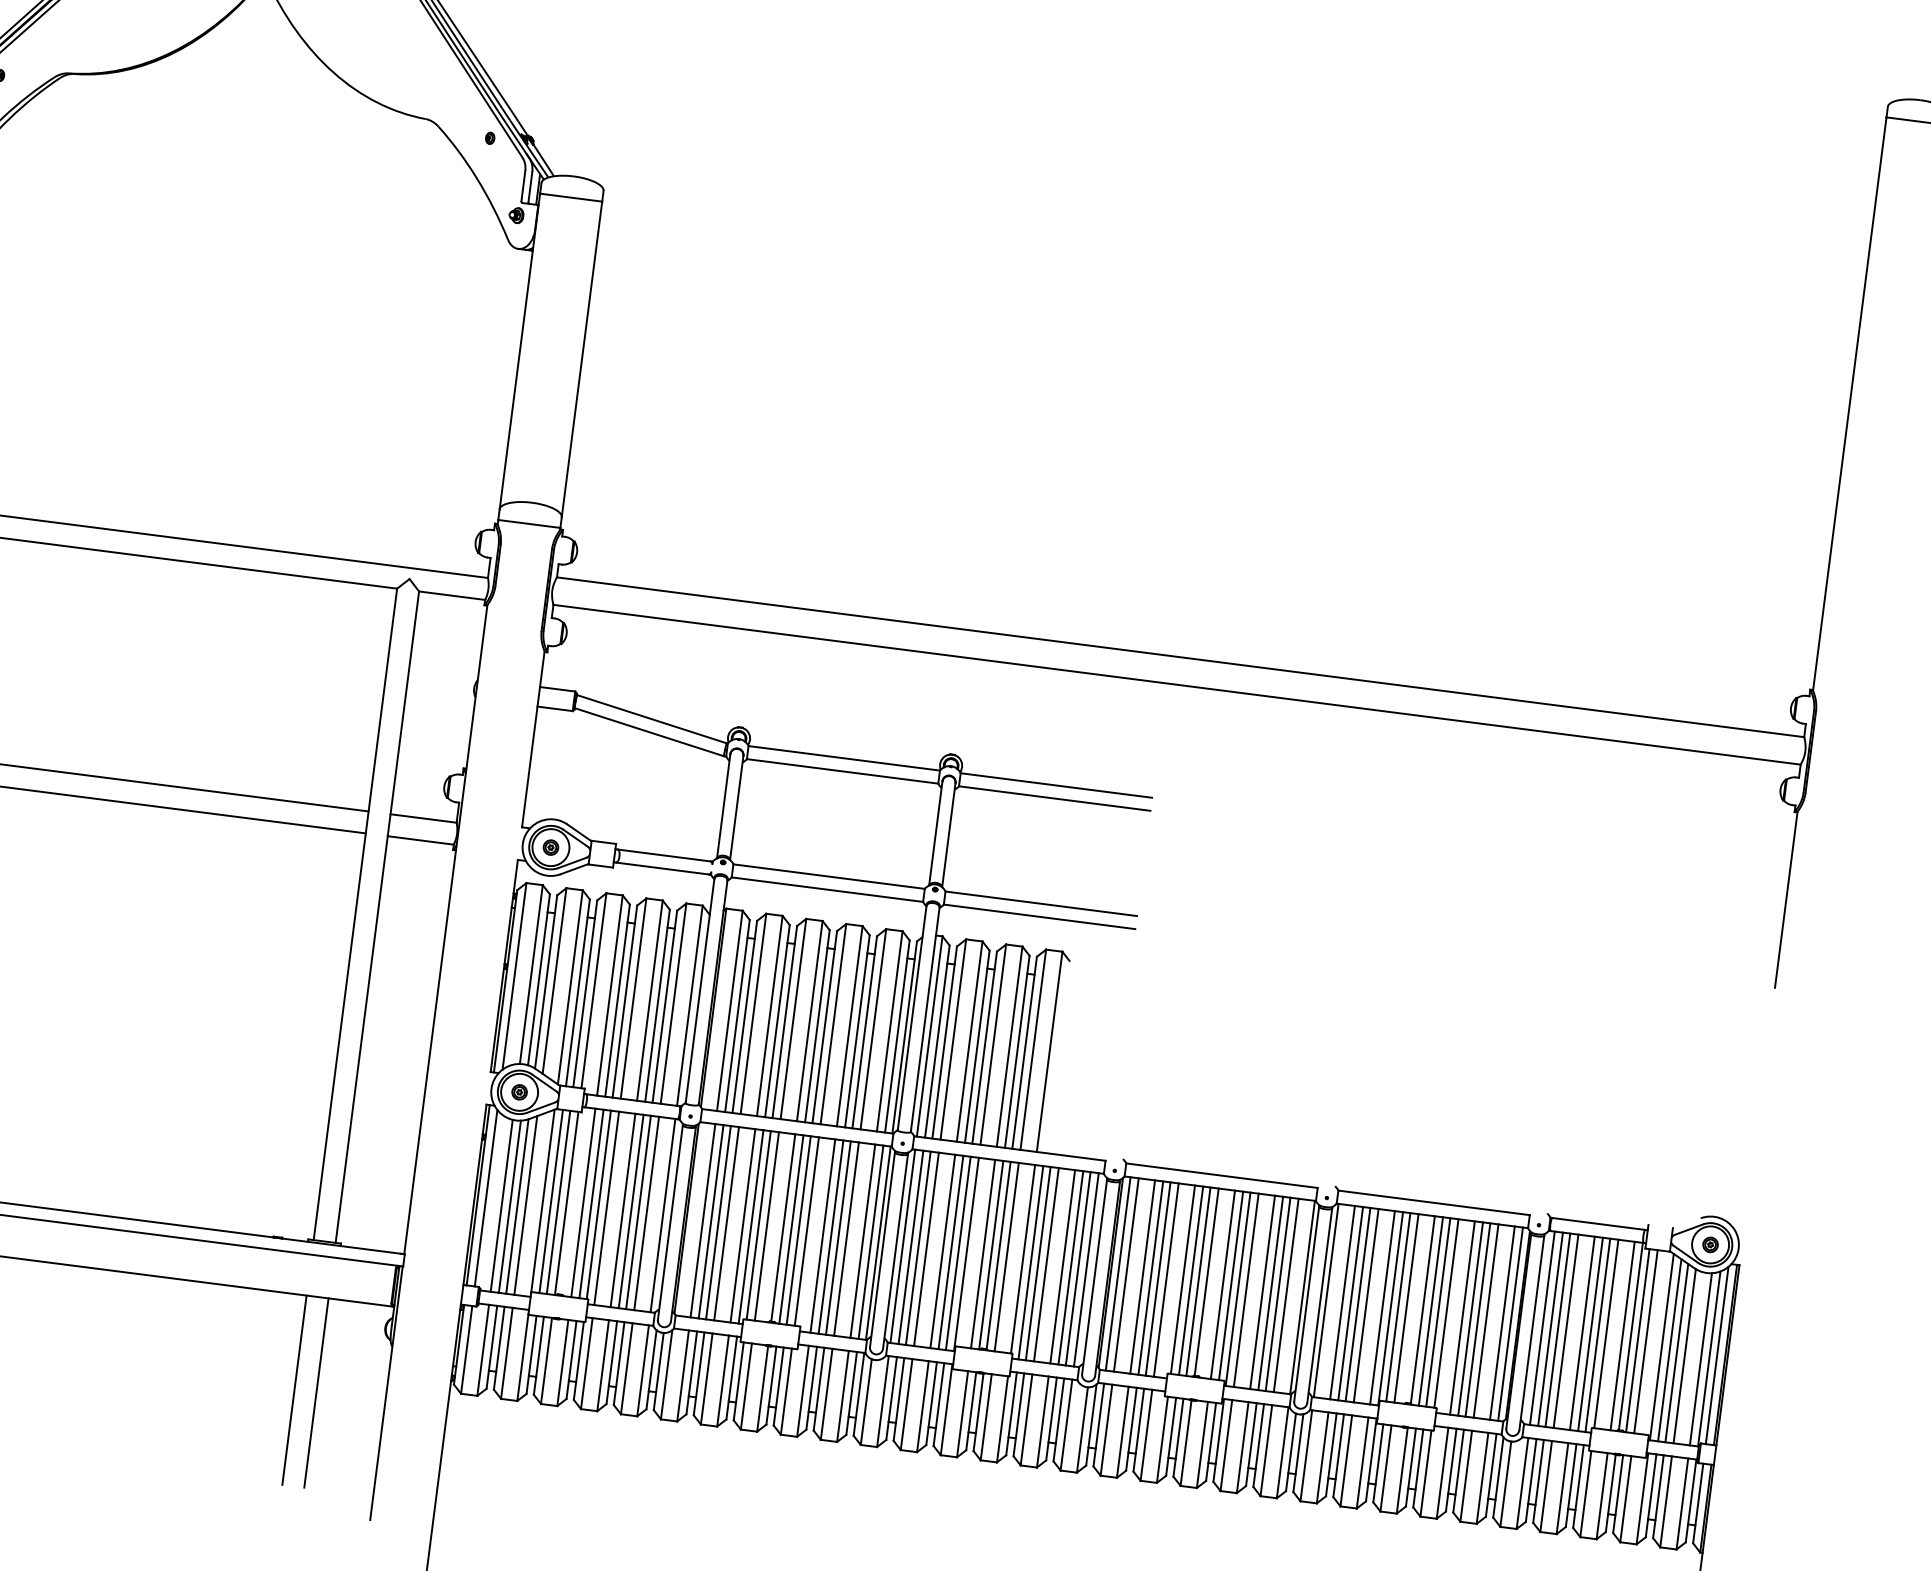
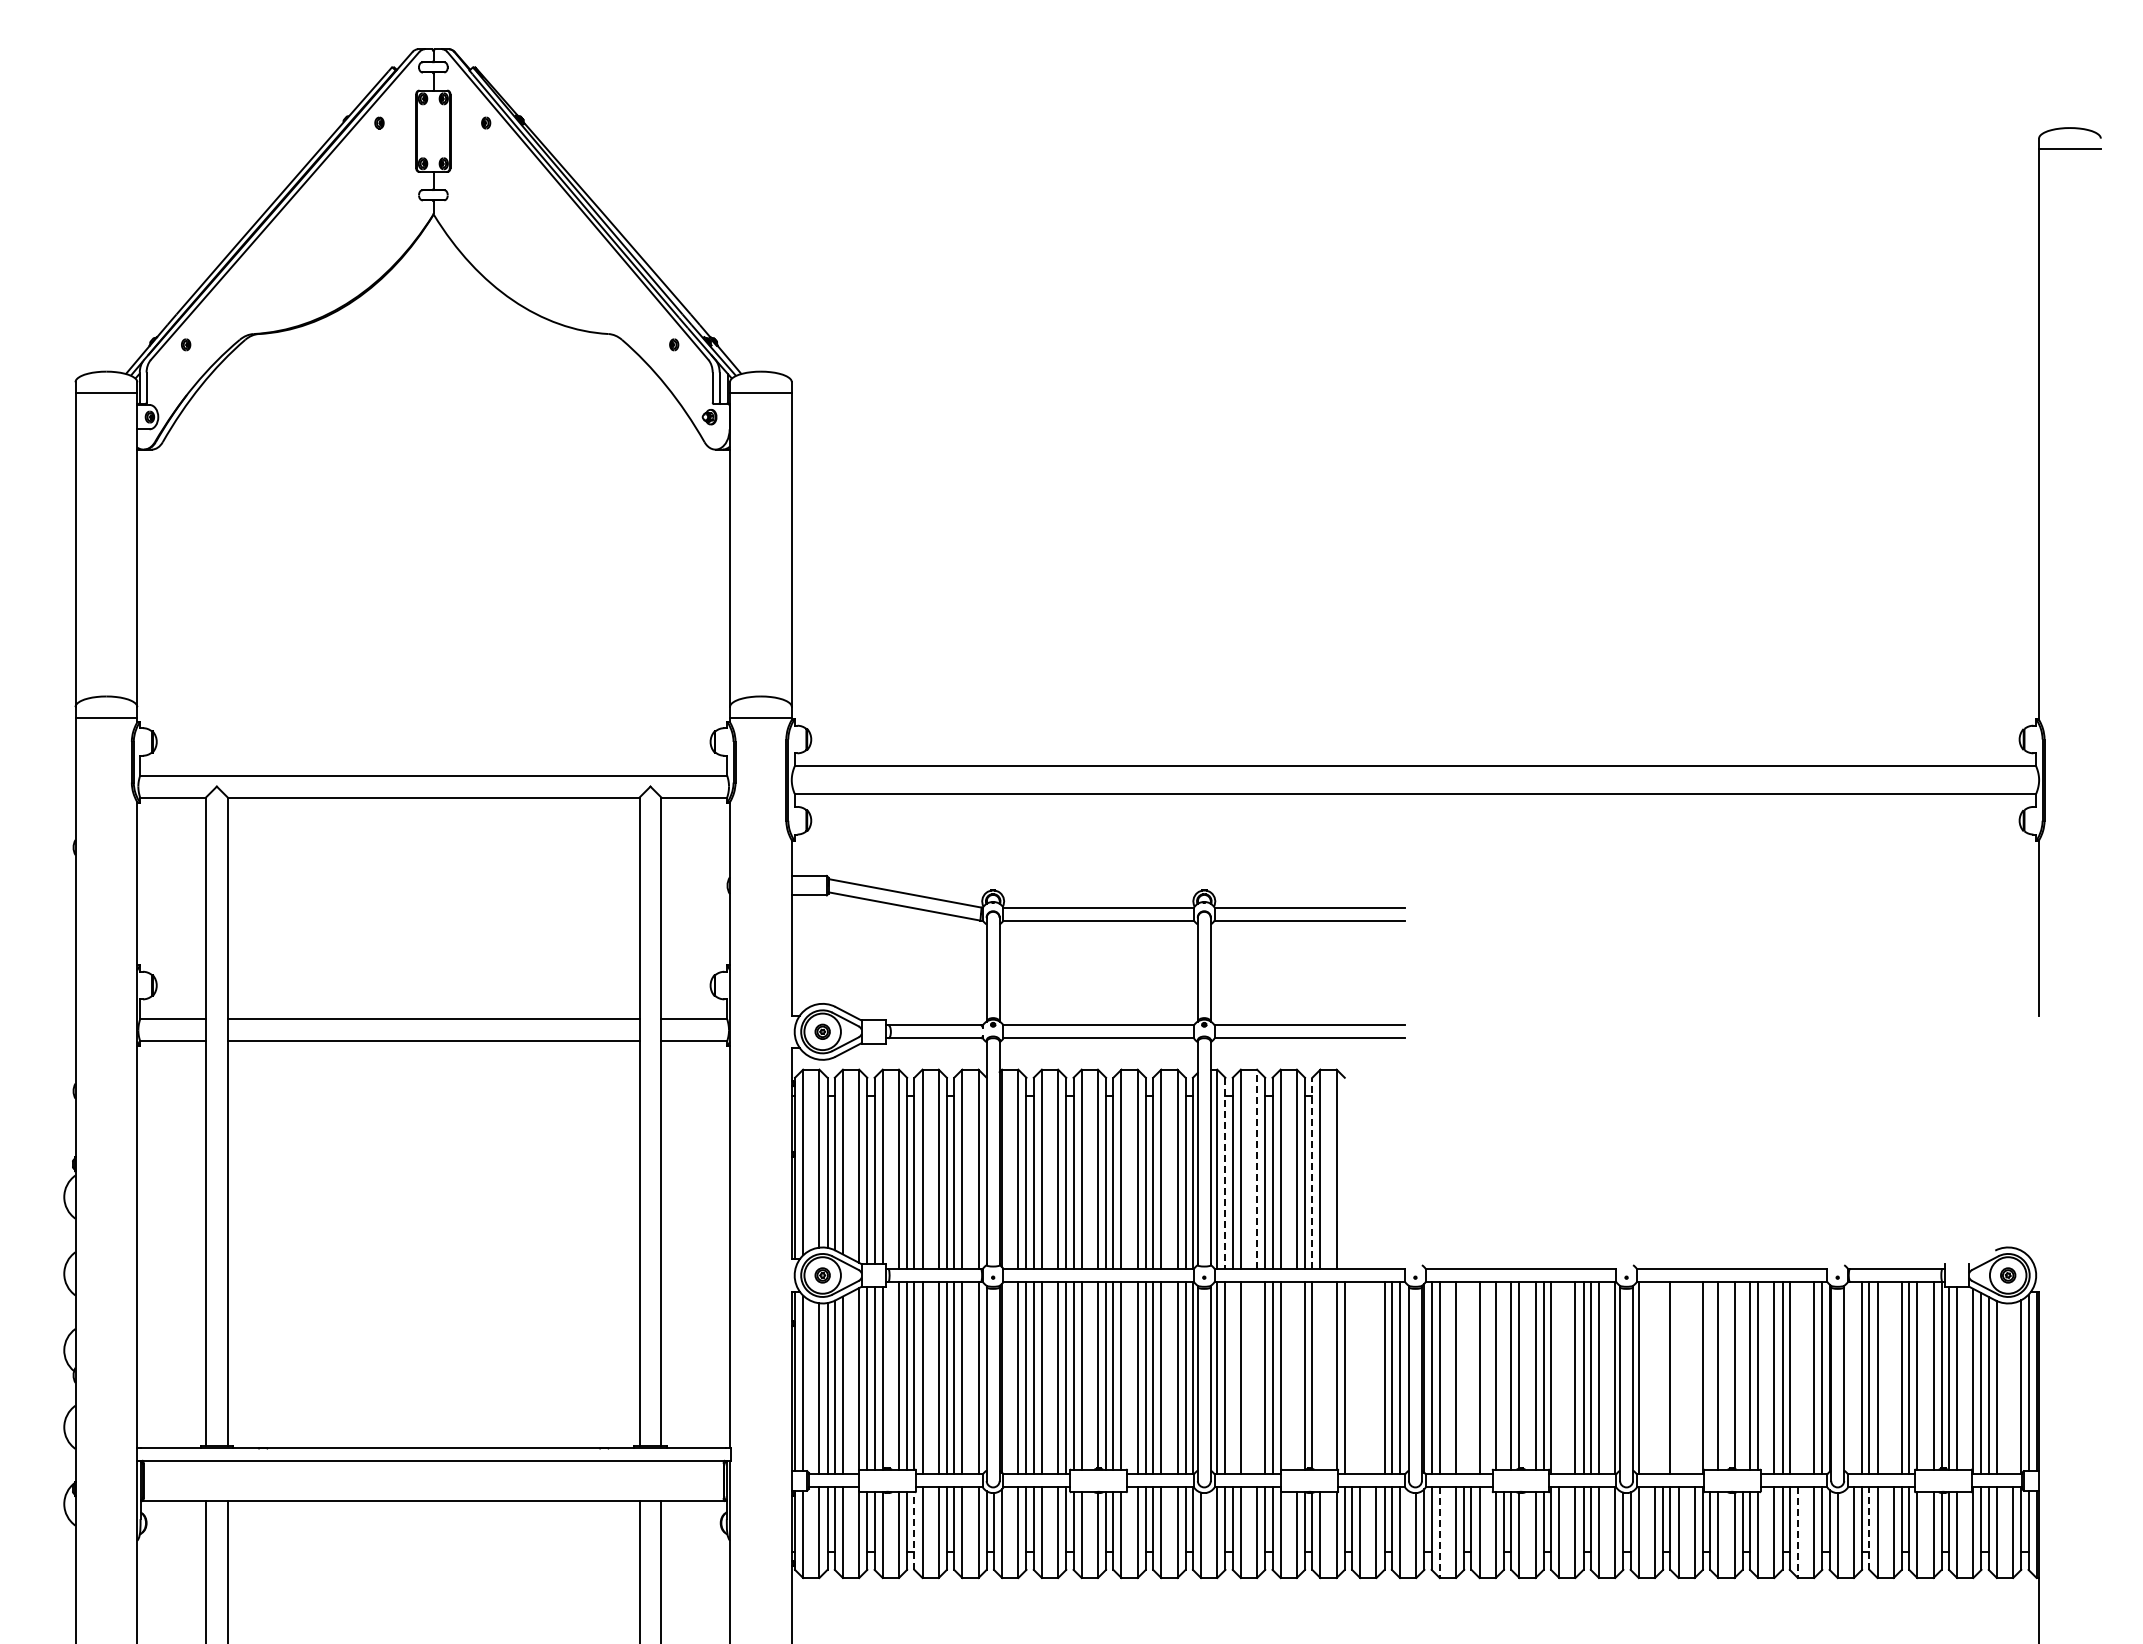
line: (937, 1041) -> (1225, 1173), solid -> dashed
line: (970, 1041) -> (1257, 1169), solid -> dashed
line: (1024, 1052) -> (1312, 1173), solid -> dashed
line: (918, 1247) -> (1232, 1377), removed
line: (943, 1250) -> (1257, 1377), removed
line: (982, 1253) -> (1296, 1375), removed
line: (1006, 1256) -> (1320, 1375), removed
line: (1038, 1263) -> (1352, 1377), removed
line: (1046, 1264) -> (1360, 1377), removed
line: (1062, 1266) -> (1376, 1377), removed
line: (1151, 1277) -> (1464, 1377), removed
line: (1158, 1278) -> (1471, 1377), removed
line: (1190, 1280) -> (1503, 1375), removed
line: (1246, 1289) -> (1559, 1377), removed
line: (1343, 1302) -> (1655, 1377), removed
line: (1351, 1303) -> (1663, 1377), removed
line: (1366, 1304) -> (1678, 1377), removed
line: (1382, 1307) -> (1694, 1377), removed
line: (1398, 1307) -> (1710, 1375), removed
line: (1430, 1311) -> (1742, 1375), removed
line: (1485, 1320) -> (1797, 1377), removed
line: (1542, 1327) -> (1853, 1377), removed
line: (1582, 1332) -> (1893, 1377), removed
line: (1701, 1359) -> (2013, 1388), removed
line: (578, 1361) -> (914, 1531), solid -> dashed
line: (1106, 1430) -> (1439, 1533), solid -> dashed
line: (1465, 1477) -> (1797, 1533), solid -> dashed
line: (1538, 1481) -> (1869, 1528), solid -> dashed

